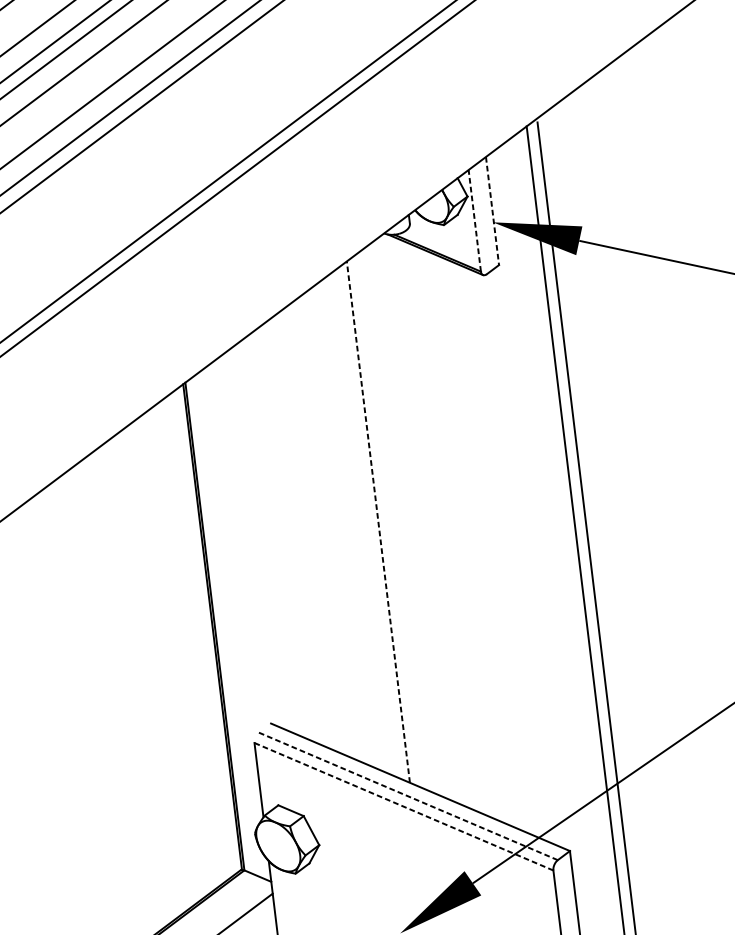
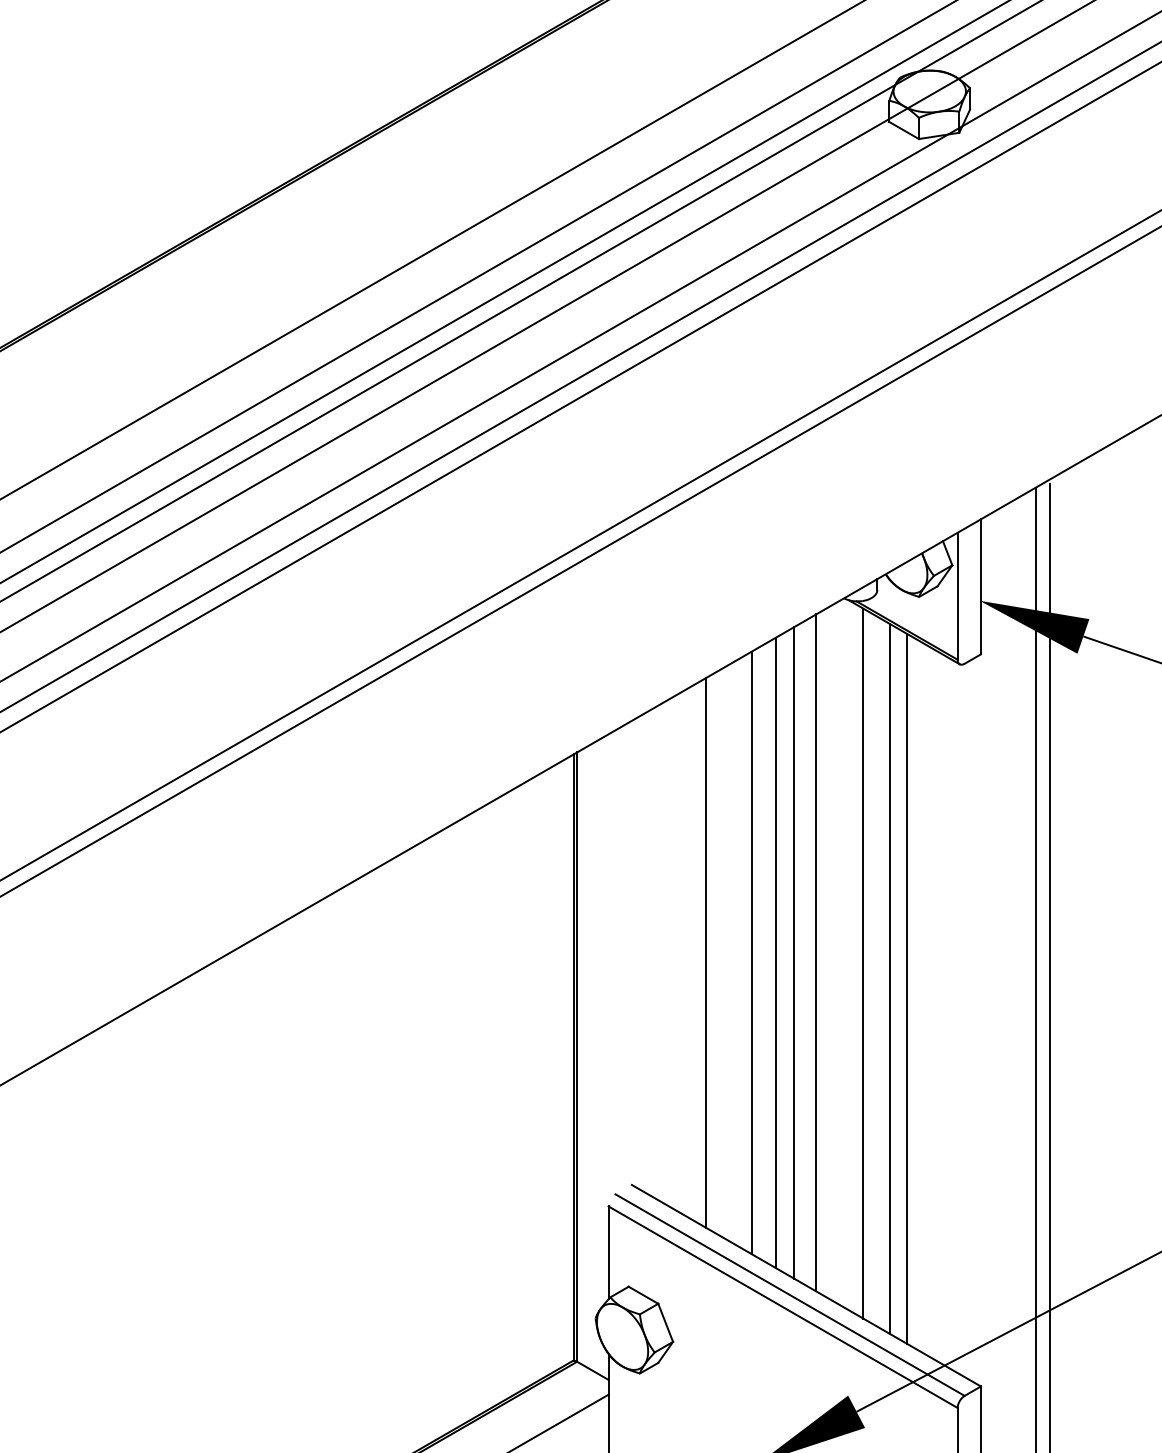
line: (492, 210) -> (980, 586), dashed -> solid
line: (474, 220) -> (957, 595), dashed -> solid
line: (396, 519) -> (816, 952), added
line: (378, 521) -> (794, 952), dashed -> solid
line: (363, 523) -> (775, 952), added
line: (434, 523) -> (863, 963), added
line: (344, 525) -> (751, 952), added
line: (307, 530) -> (705, 952), added
line: (457, 533) -> (889, 978), added
line: (472, 539) -> (907, 988), added
line: (408, 796) -> (790, 1295), dashed -> solid
line: (404, 806) -> (783, 1307), dashed -> solid

